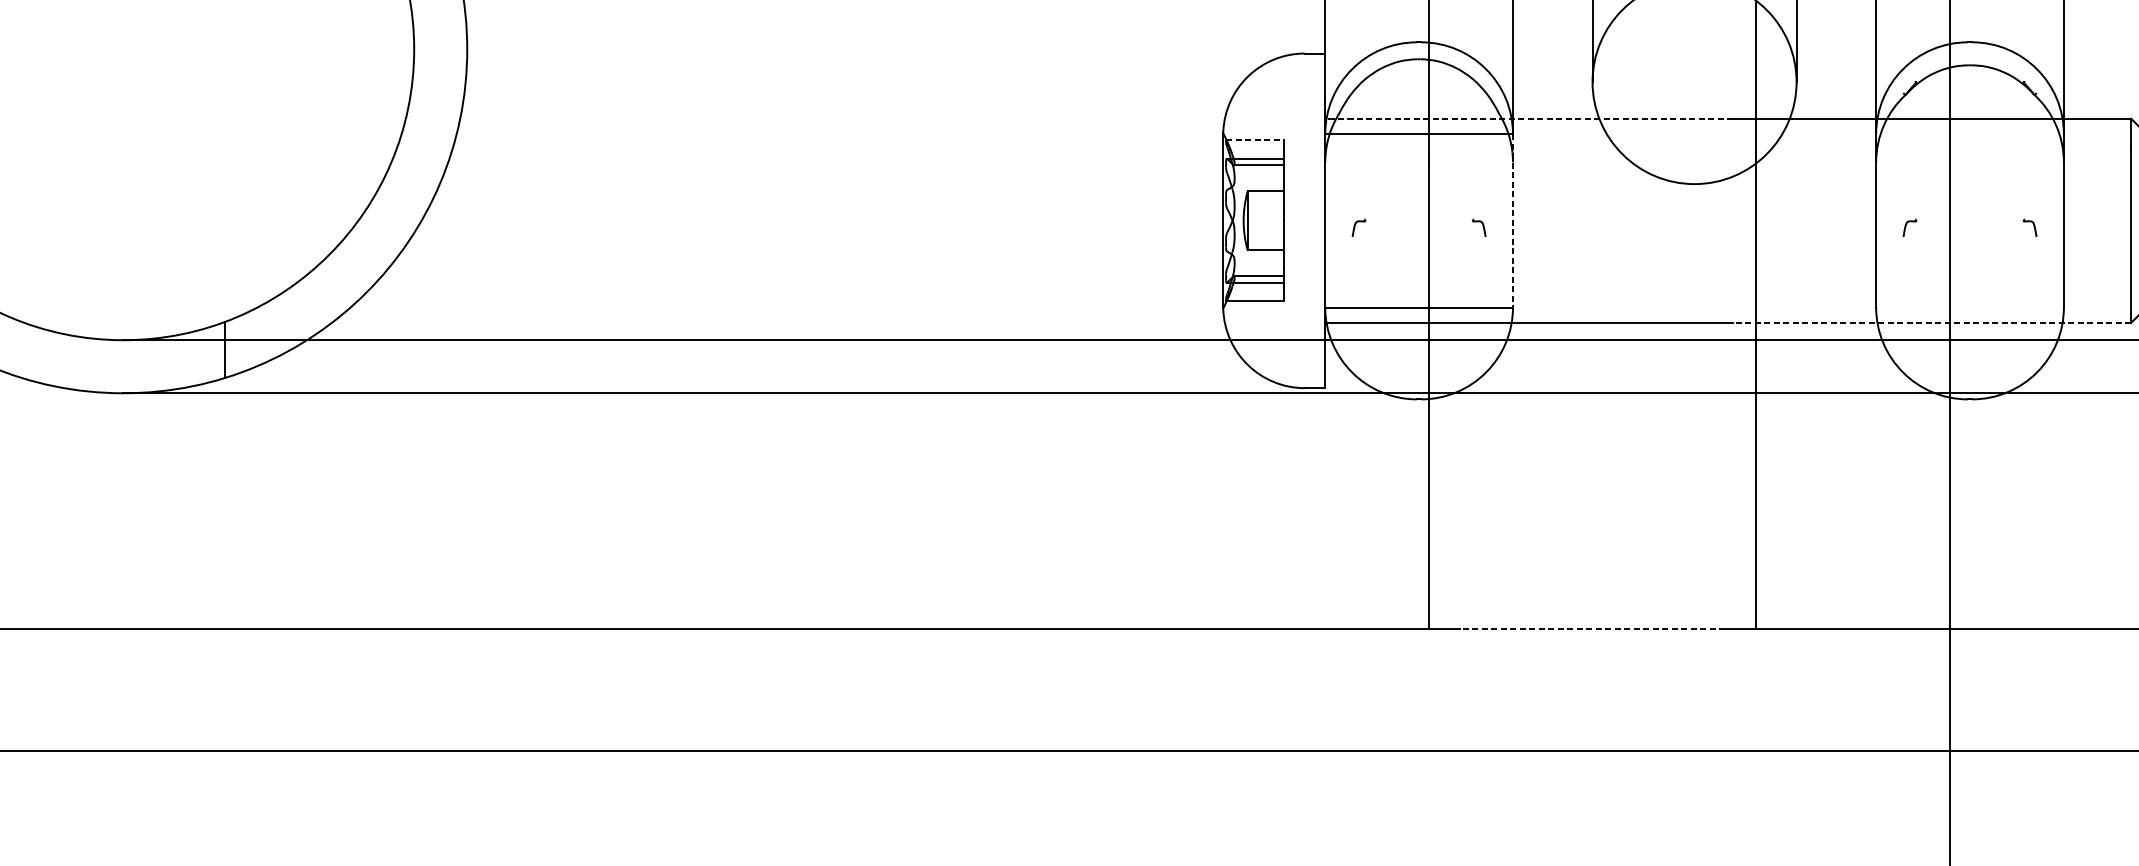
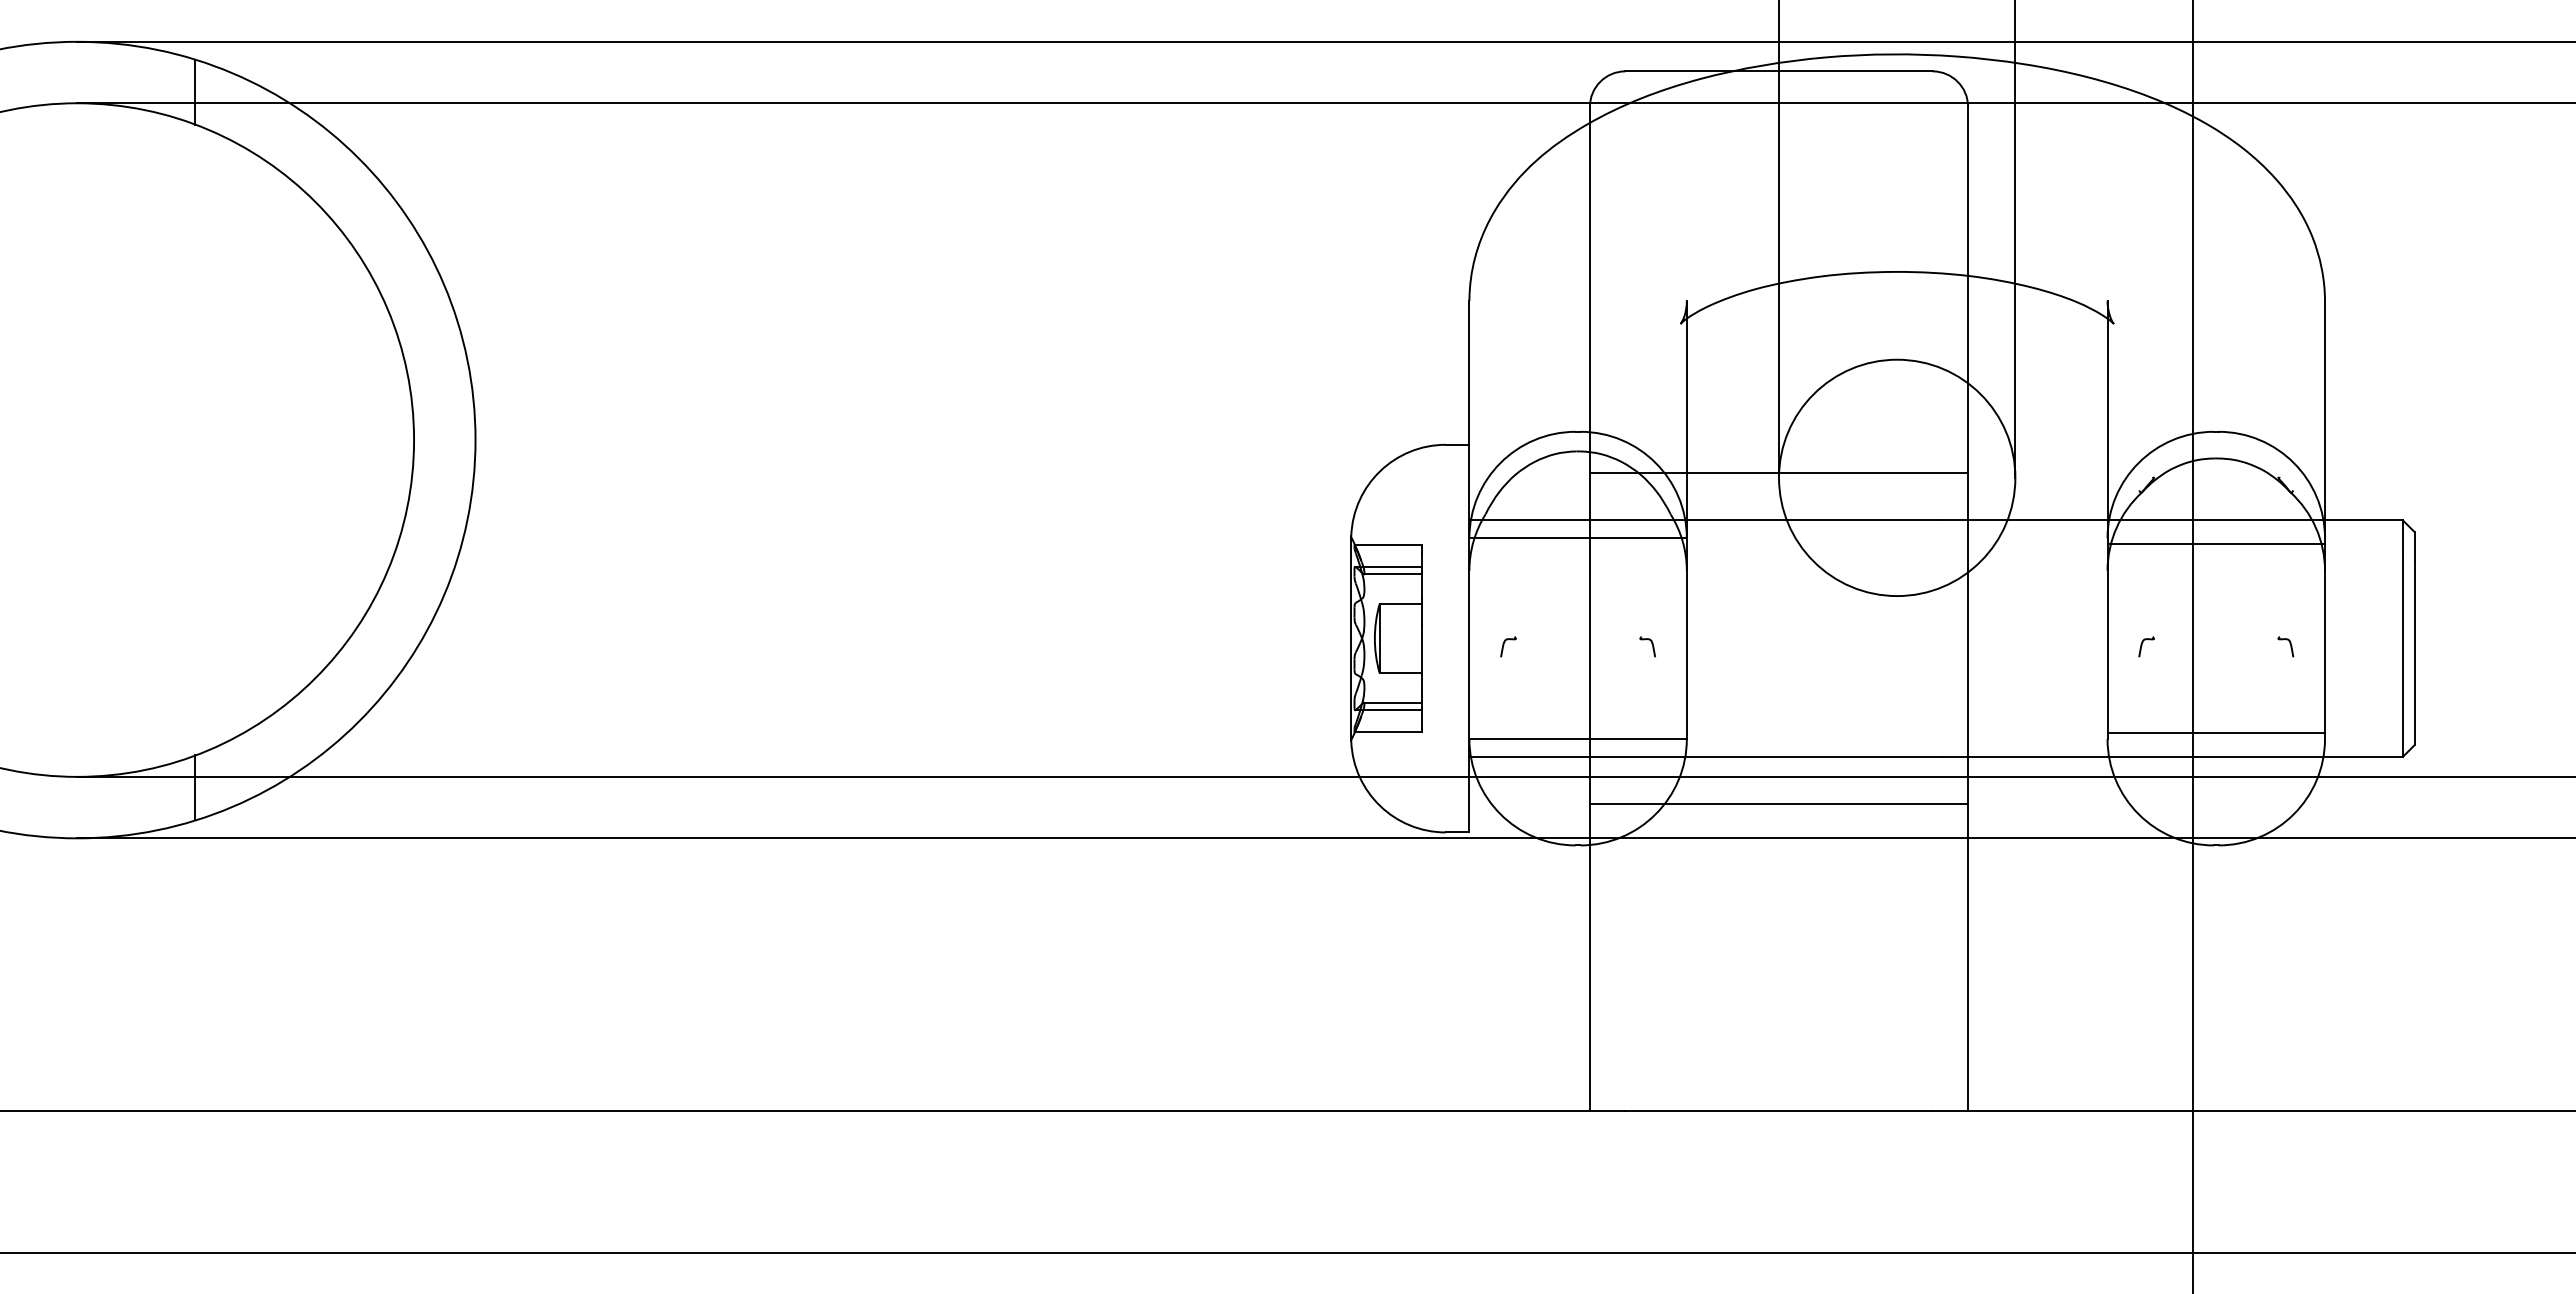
line: (1592, 78) -> (1778, 473), added
line: (1529, 118) -> (1705, 520), dashed -> solid
line: (1970, 139) -> (2216, 544), added
line: (1255, 140) -> (1388, 545), dashed -> solid
line: (1512, 221) -> (1686, 639), dashed -> solid
line: (1970, 302) -> (2216, 733), added
line: (1932, 322) -> (2172, 756), dashed -> solid
line: (1592, 364) -> (1778, 804), added
line: (1592, 629) -> (1779, 1111), dashed -> solid

